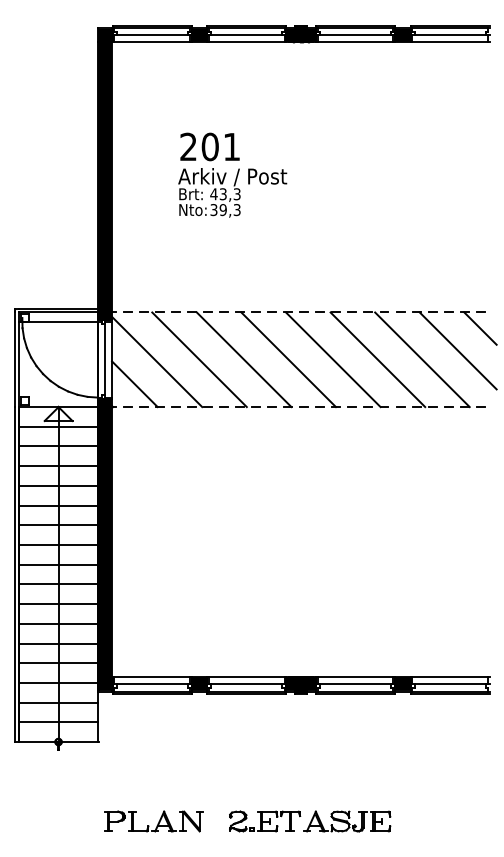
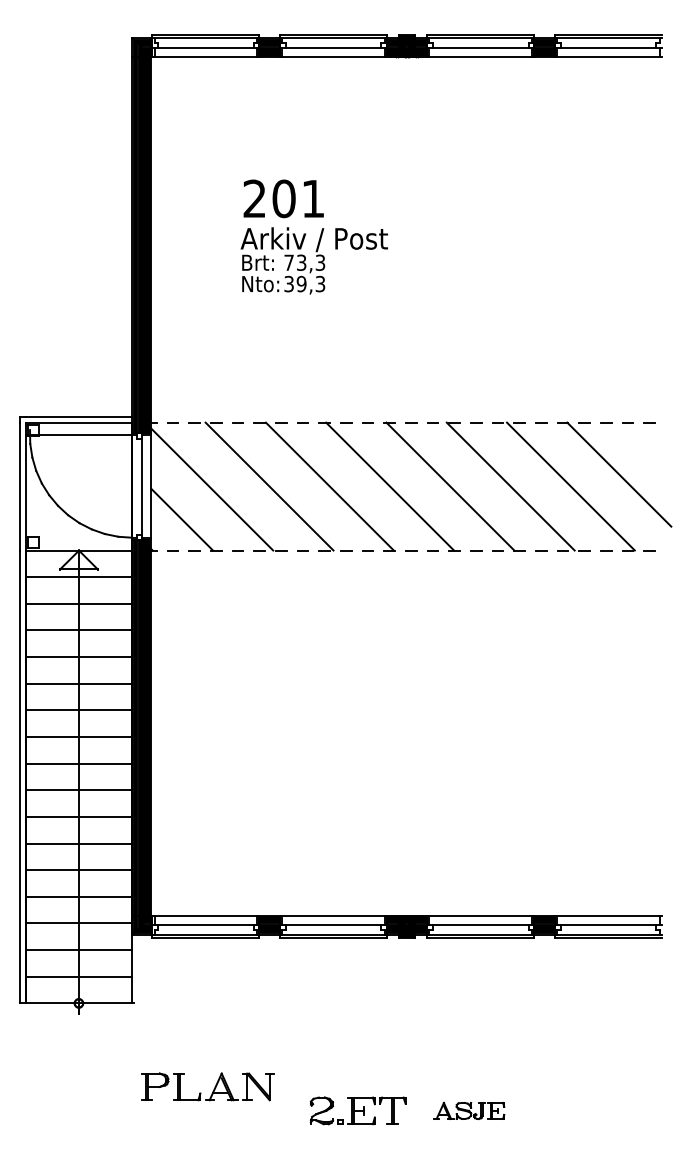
text: (213, 194) -> (288, 262), 43,3 -> 73,3
line: (480, 328) -> (649, 444), removed
part: (347, 821) -> (469, 1110), size x0.6
part: (158, 823) -> (213, 1089), moved

